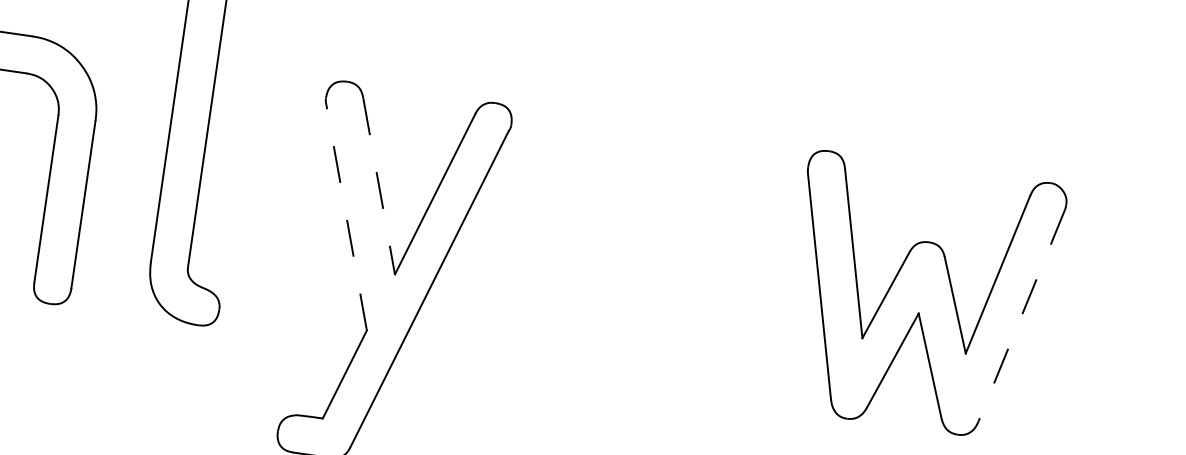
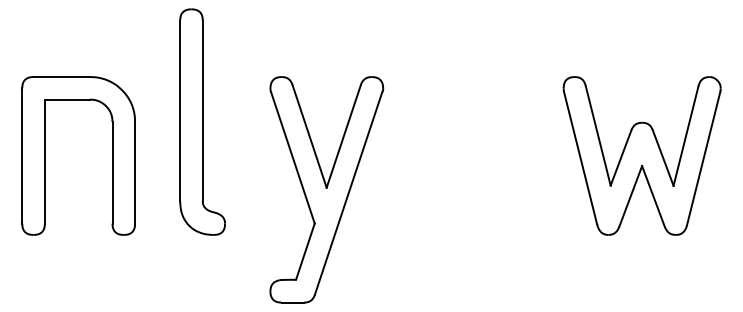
line: (378, 186) -> (309, 136), dashed -> solid
line: (347, 218) -> (293, 158), dashed -> solid
line: (1021, 315) -> (703, 158), dashed -> solid

